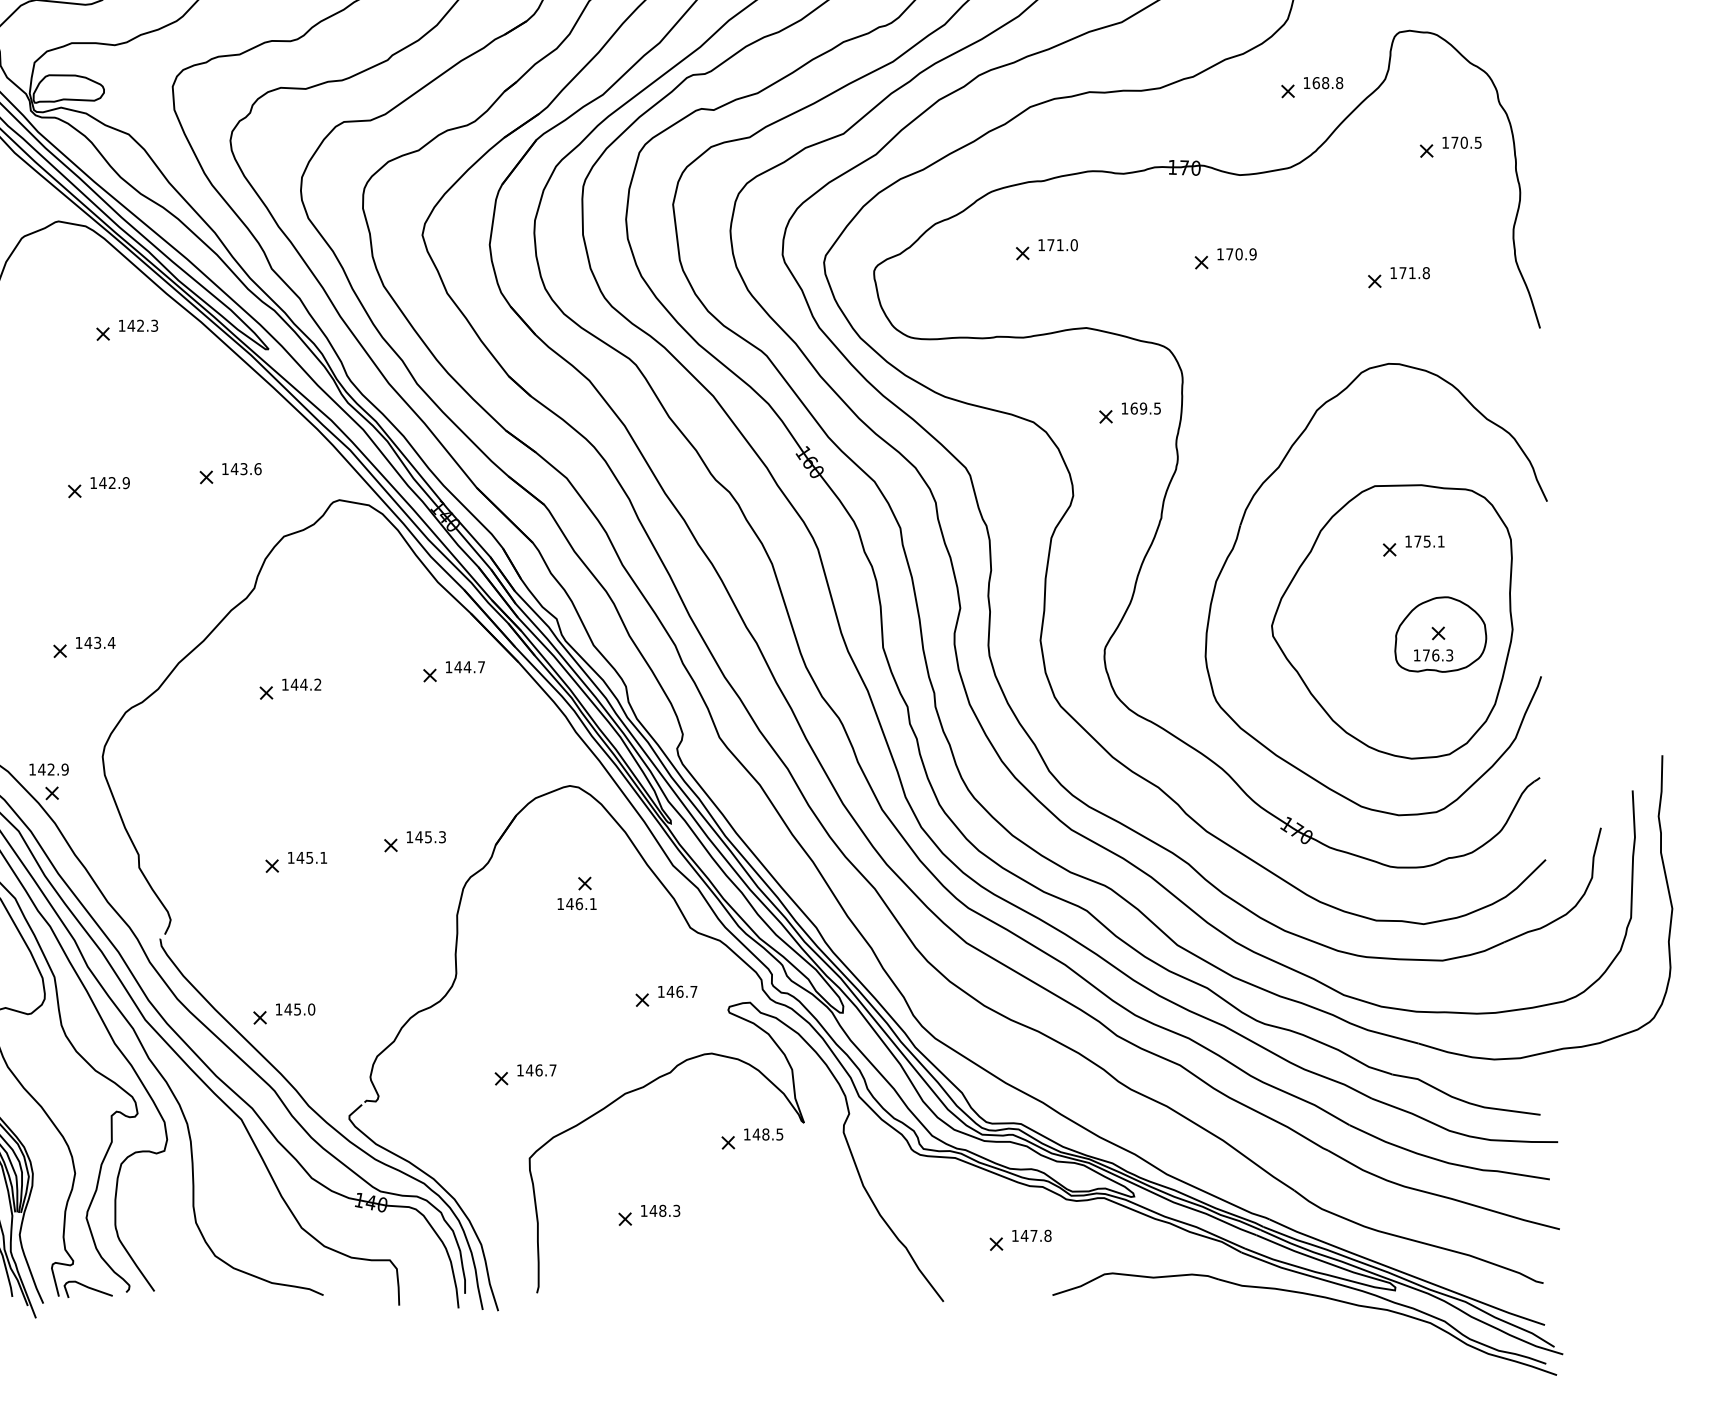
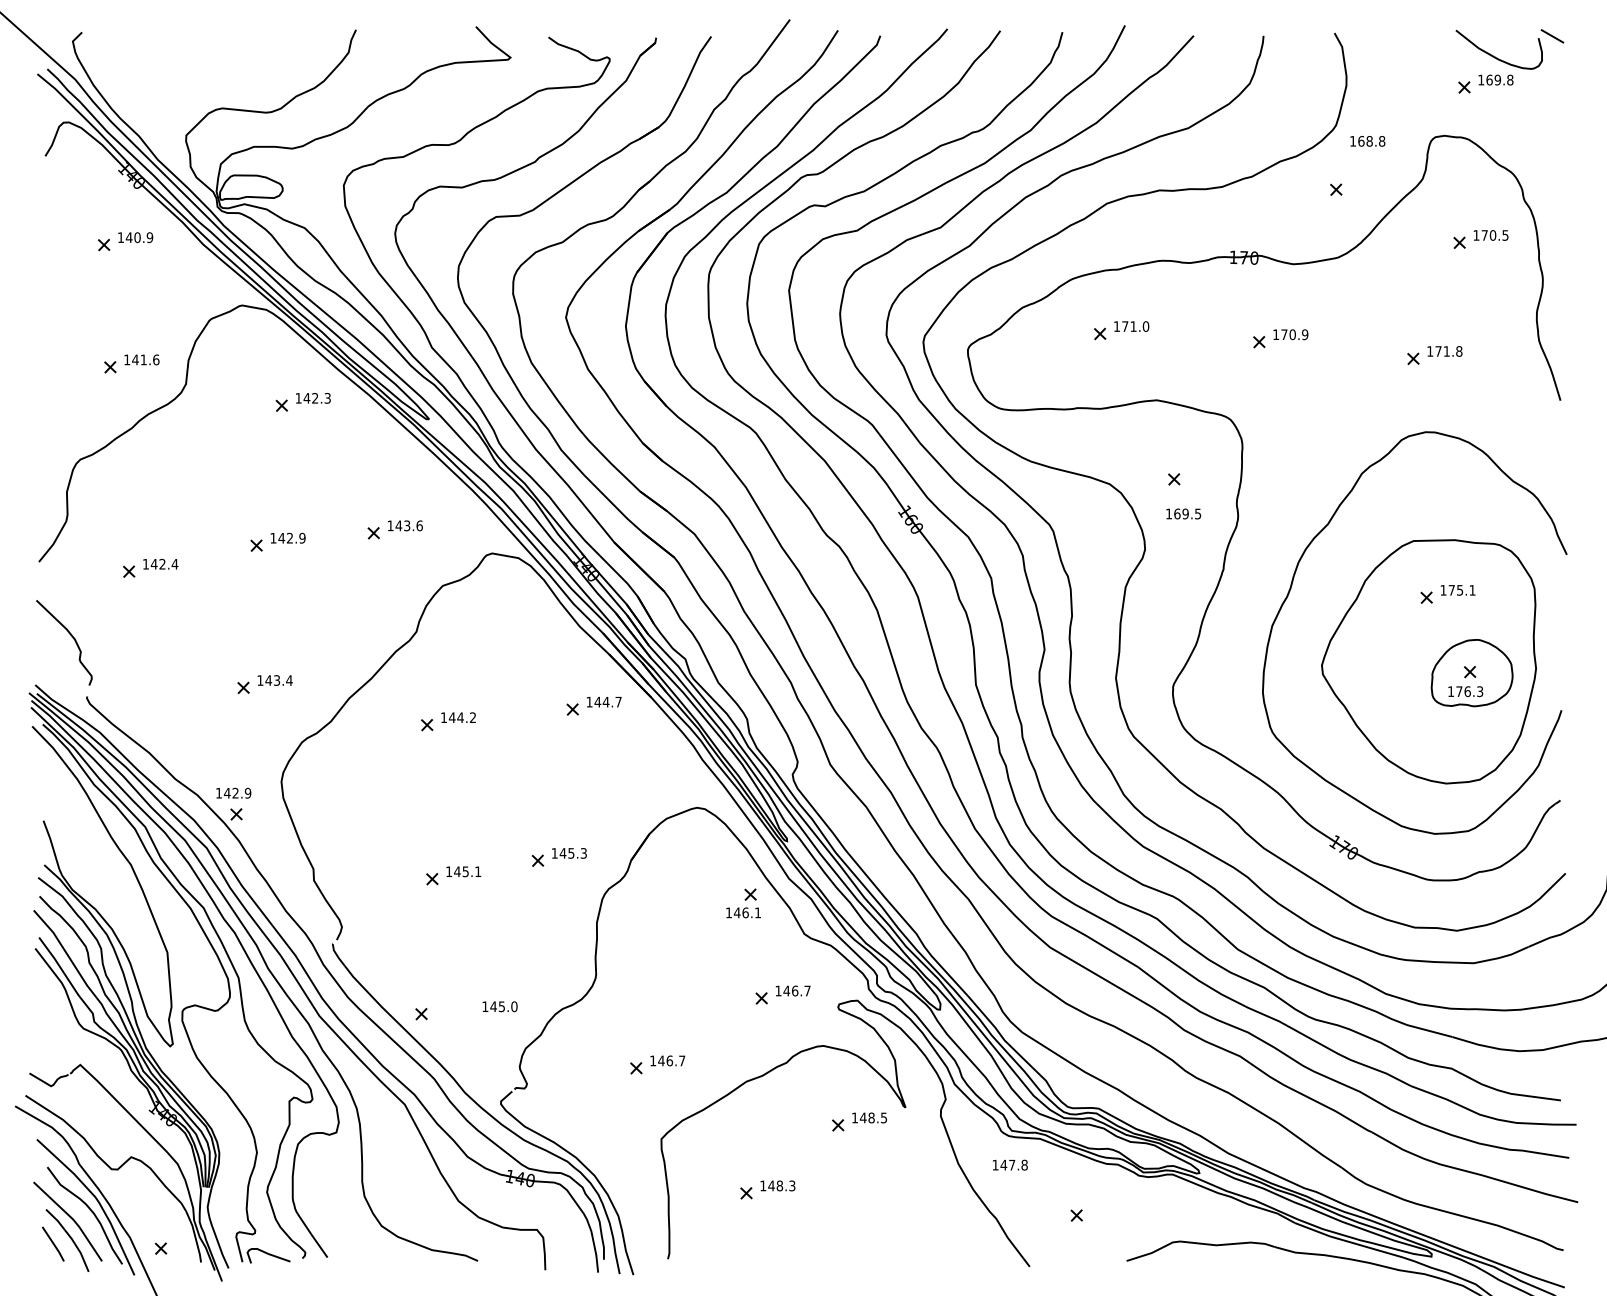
text: (1323, 83) -> (1367, 141), moved
text: (1141, 408) -> (1183, 513), moved
part: (576, 893) -> (743, 903), moved
text: (294, 1009) -> (499, 1006), moved
text: (1032, 1235) -> (1010, 1164), moved

